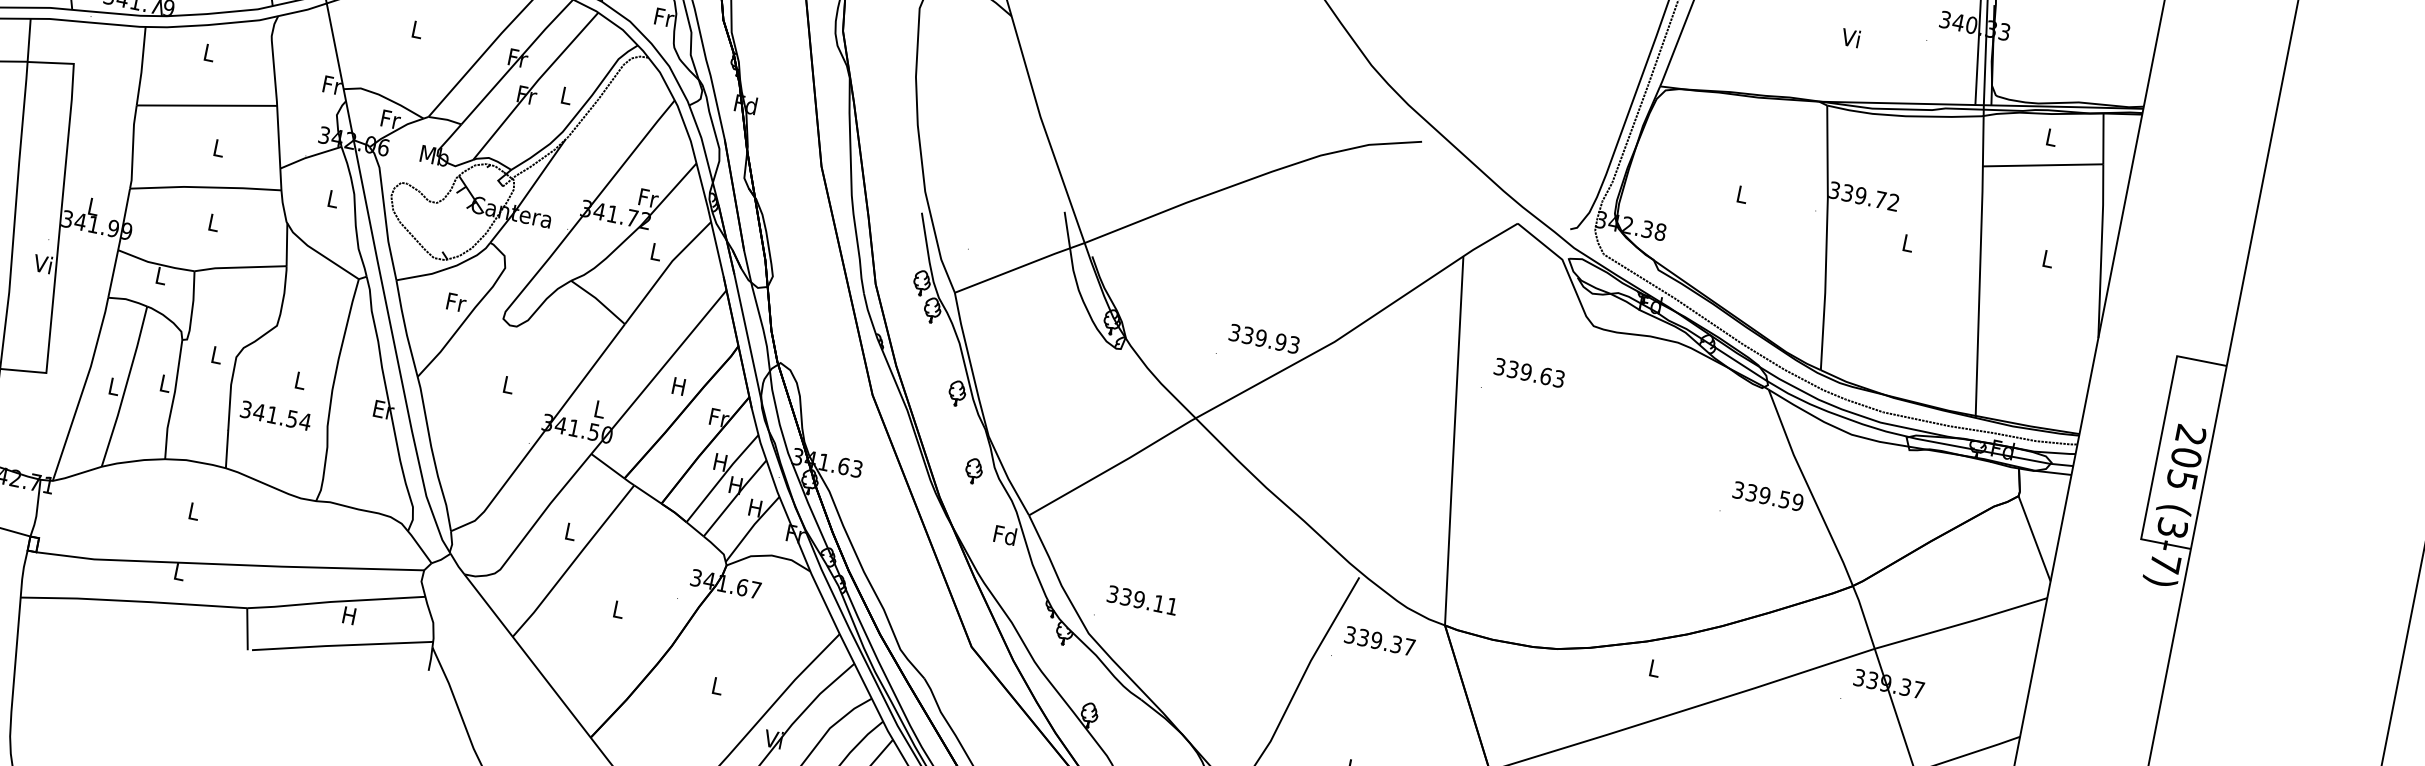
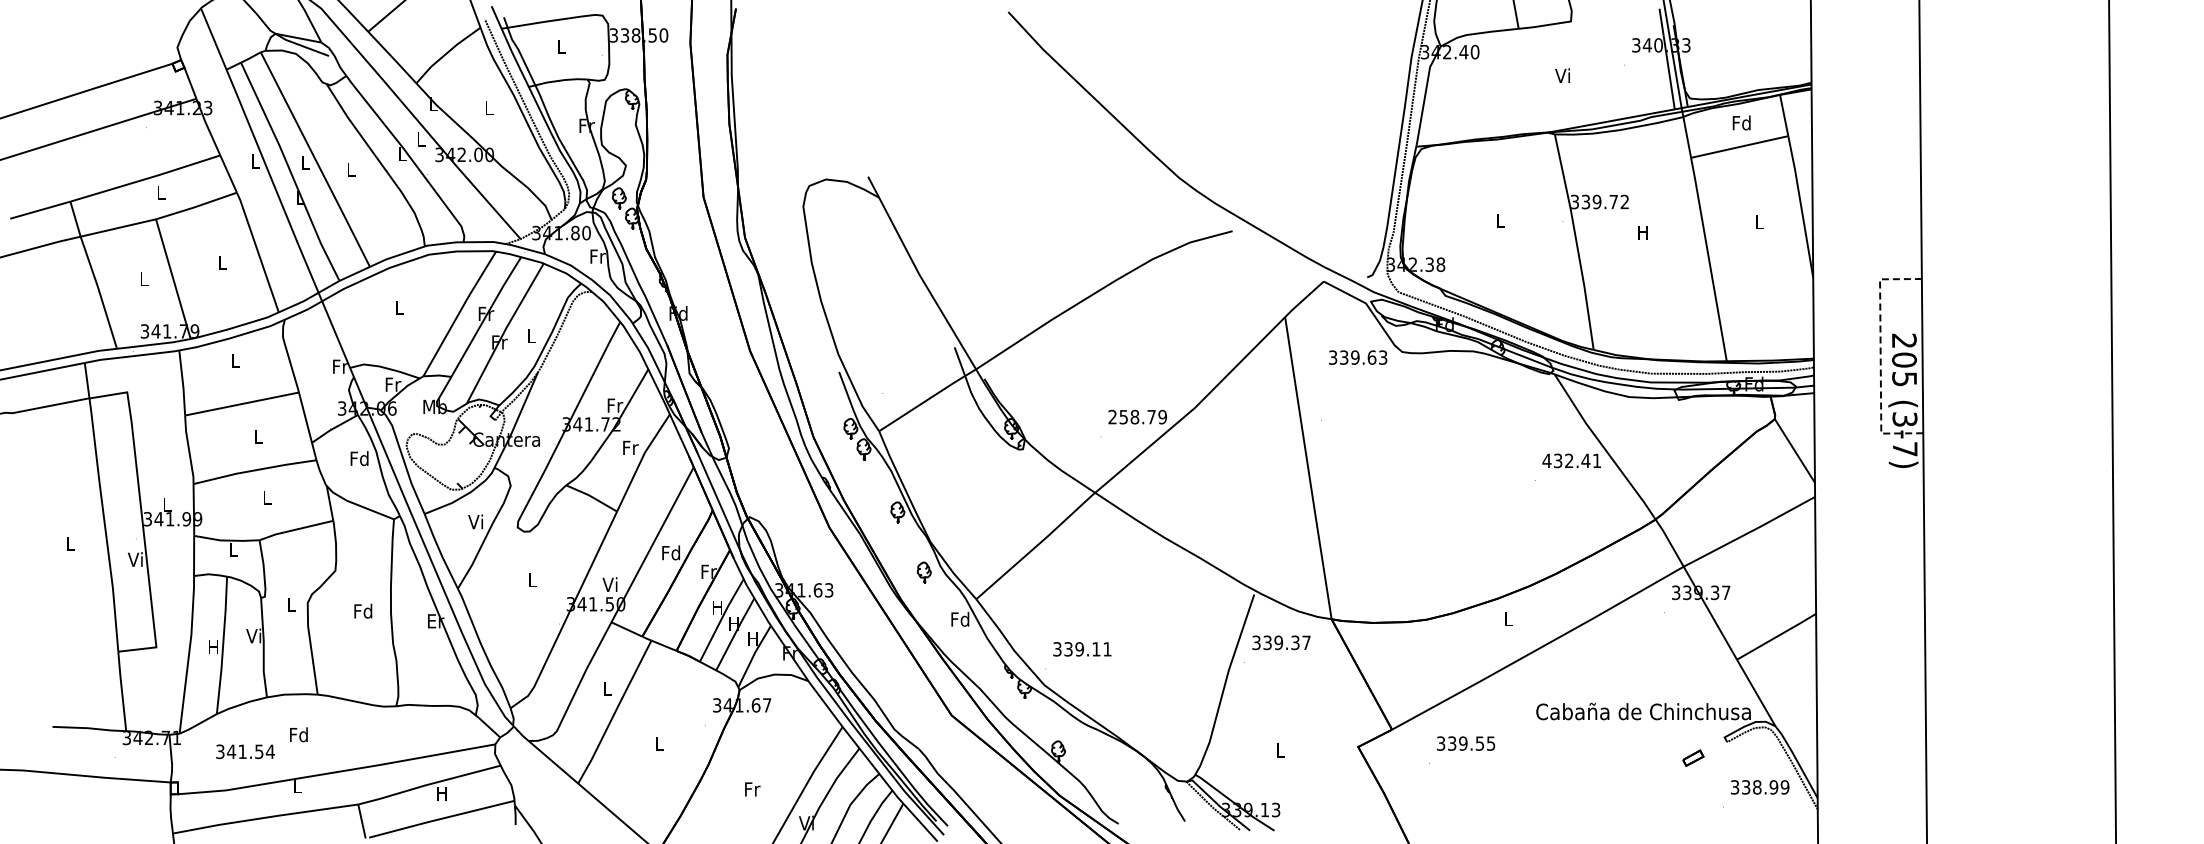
text: (2051, 136) -> (1741, 122), L -> Fd
text: (332, 198) -> (359, 458), L -> Fd
text: (1907, 242) -> (1642, 232), L -> H
text: (656, 251) -> (630, 447), L -> Fr
text: (456, 301) -> (476, 521), Fr -> Vi
text: (1264, 338) -> (1137, 416), 339.93 -> 258.79
text: (1530, 372) -> (1358, 357), moved
text: (300, 379) -> (363, 610), L -> Fd
text: (164, 382) -> (253, 635), L -> Vi
text: (114, 385) -> (213, 646), L -> H
text: (679, 385) -> (671, 552), H -> Fd
text: (598, 408) -> (609, 584), L -> Vi
text: (275, 415) -> (245, 751), moved
line: (2158, 447) -> (1880, 356), solid -> dashed
text: (1767, 495) -> (1571, 460), 339.59 -> 432.41
text: (193, 510) -> (298, 734), L -> Fd
text: (717, 686) -> (752, 789), L -> Fr

